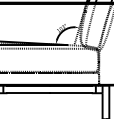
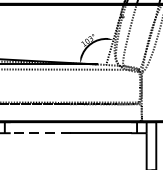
line: (28, 93) -> (40, 133), solid -> dashed

